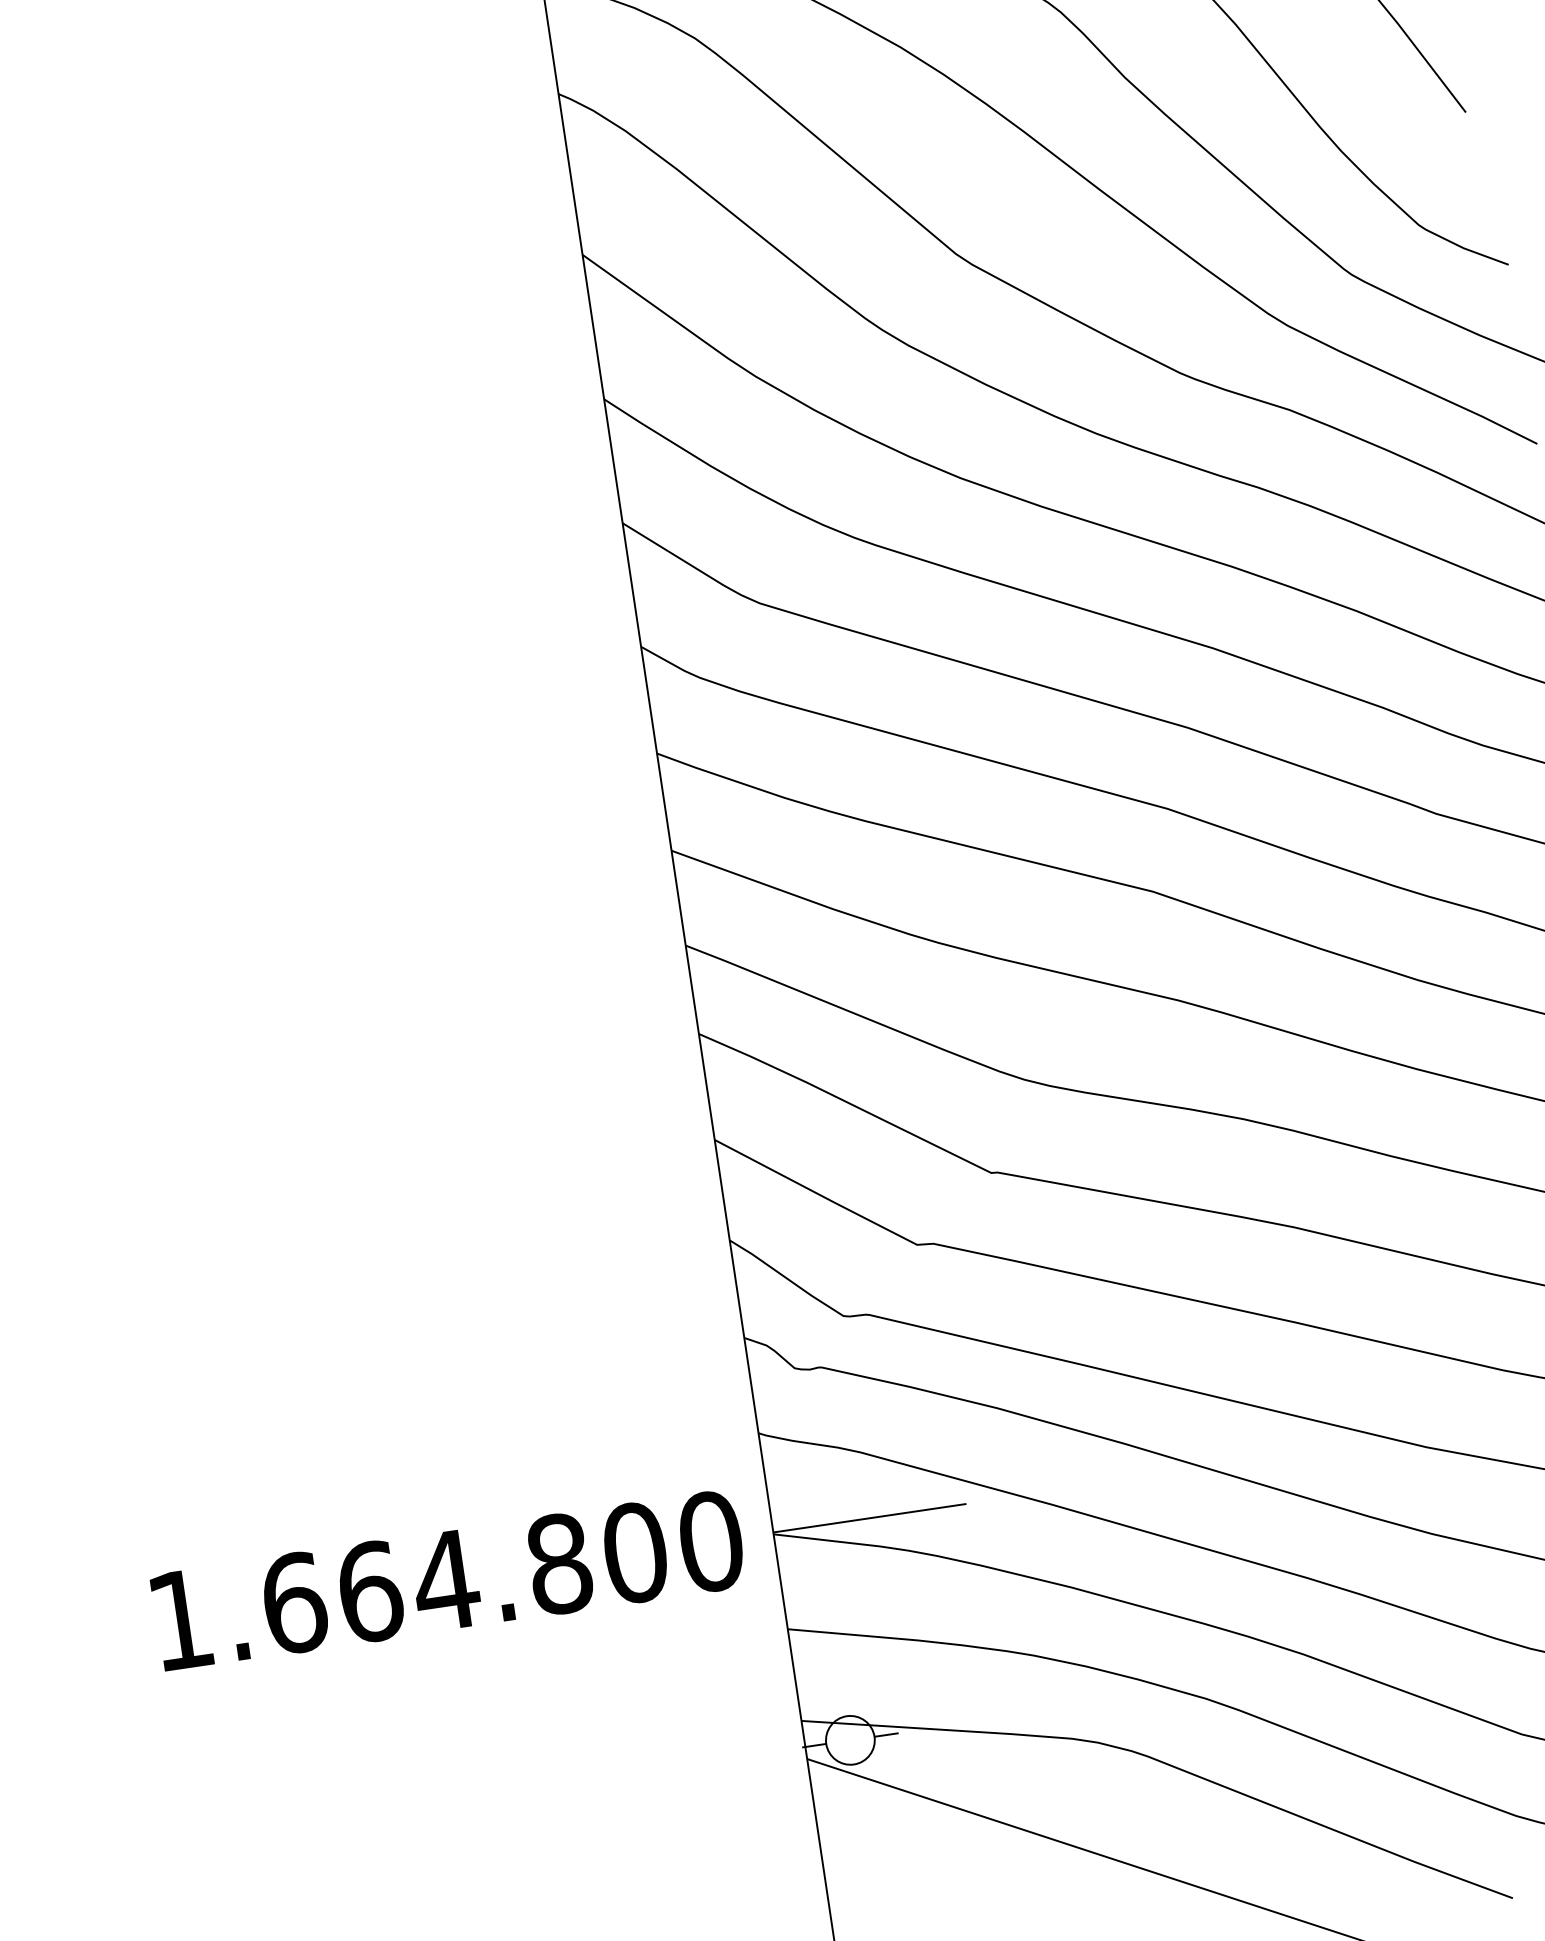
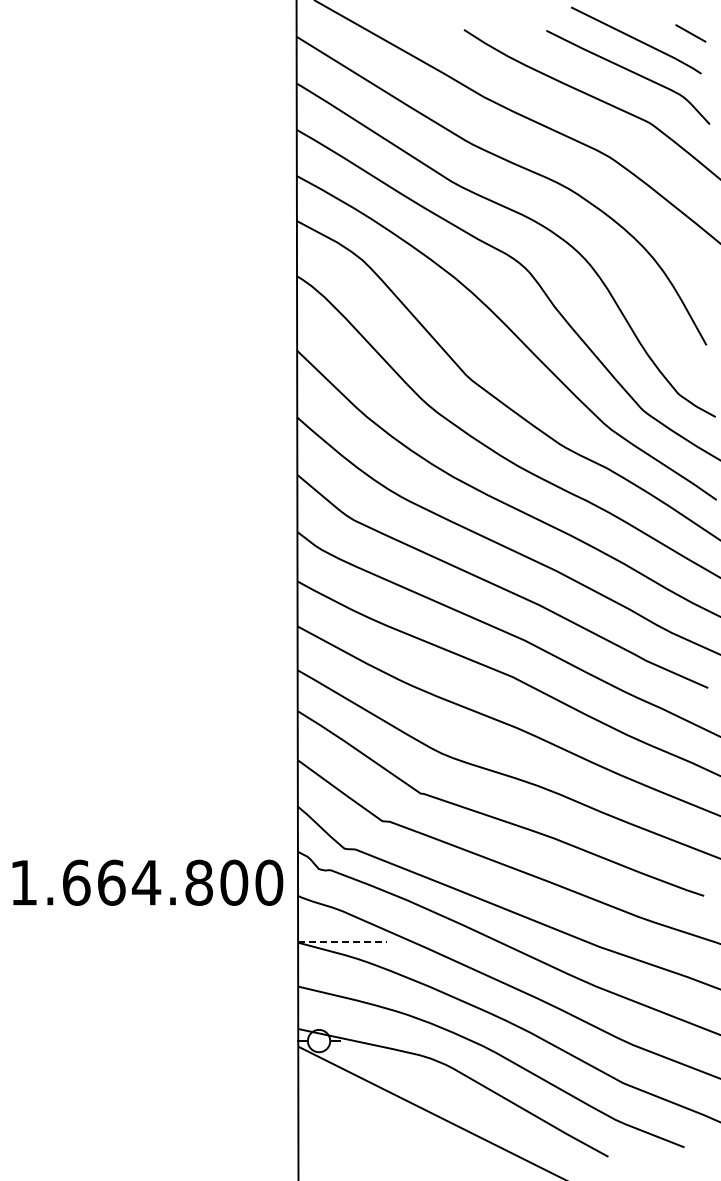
line: (869, 1517) -> (342, 941), solid -> dashed
text: (447, 1579) -> (147, 882), moved

